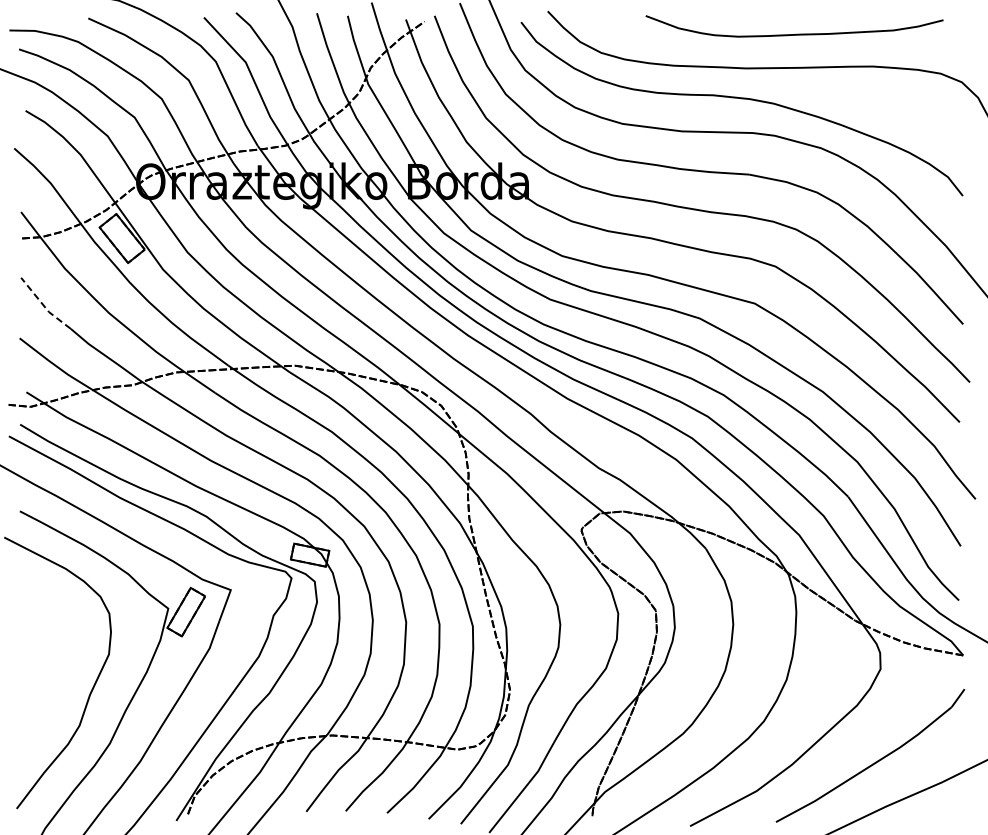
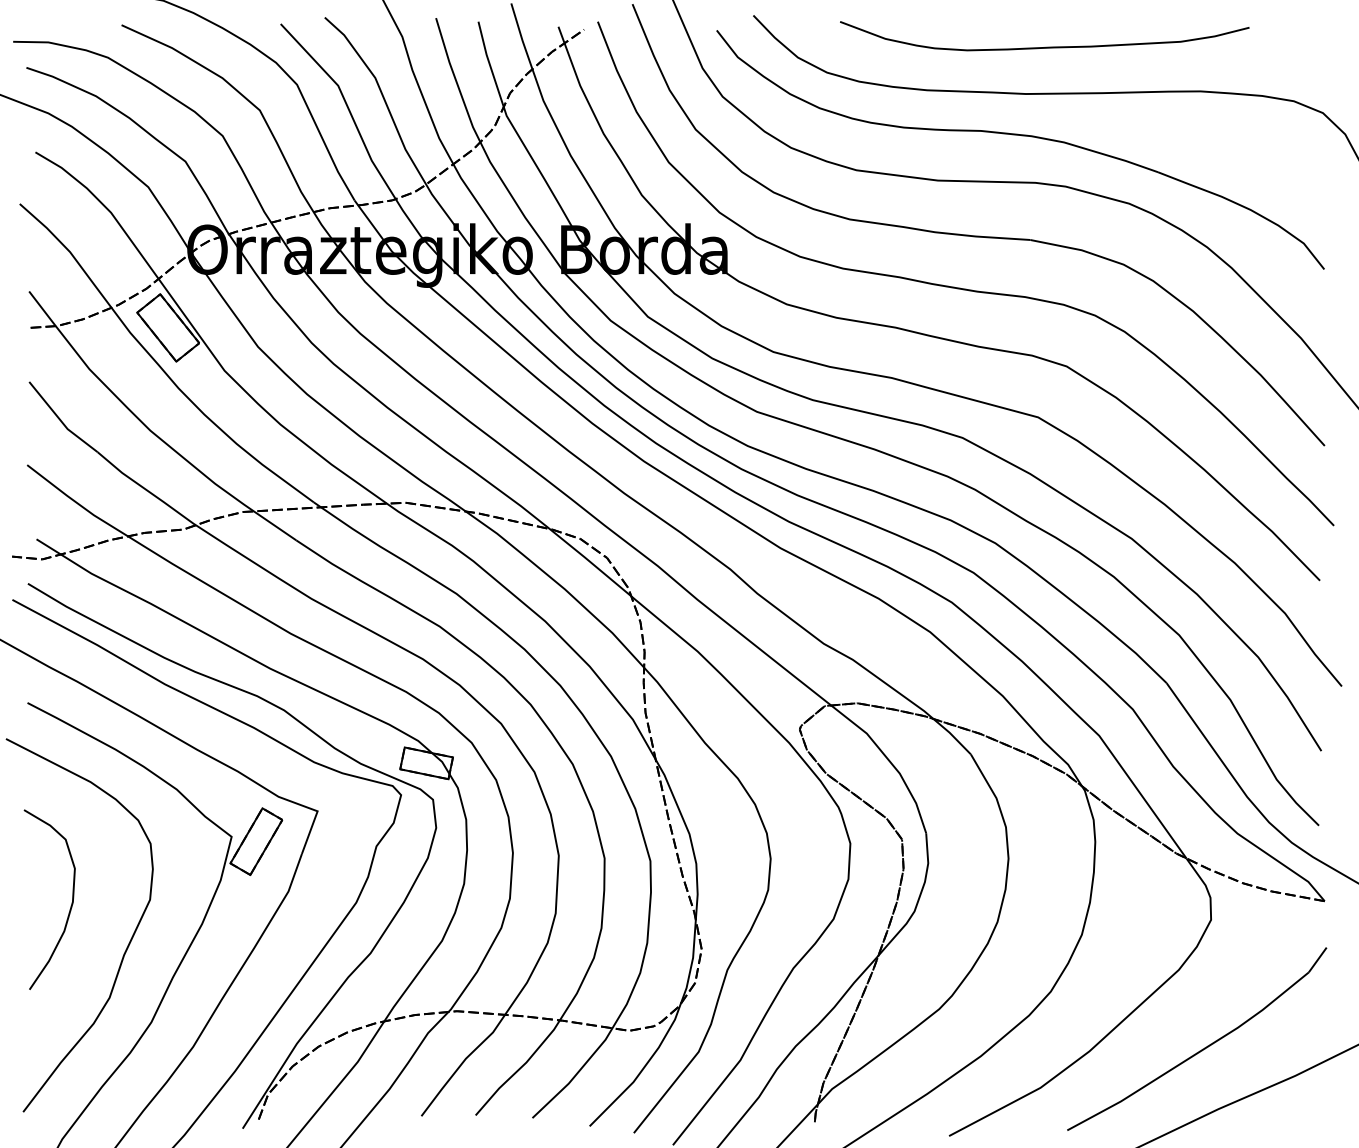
curve: (796, 33) -> (1047, 45), moved
line: (44, 306) -> (61, 421), dashed -> solid
curve: (50, 659) -> (69, 906), added

